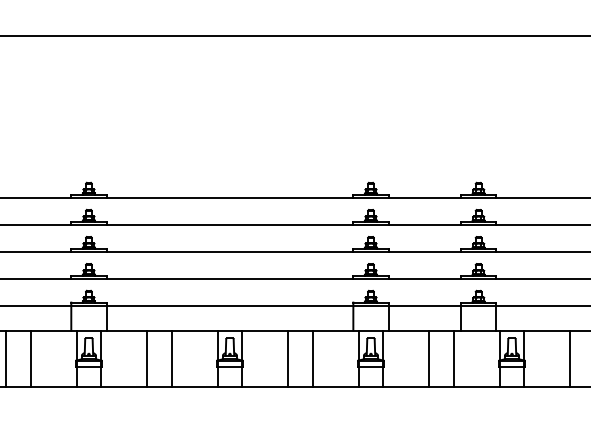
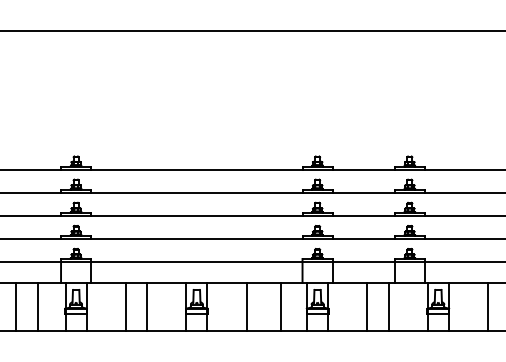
line: (6, 358) -> (16, 306), moved
line: (30, 358) -> (38, 306), moved
line: (312, 358) -> (280, 306), moved

